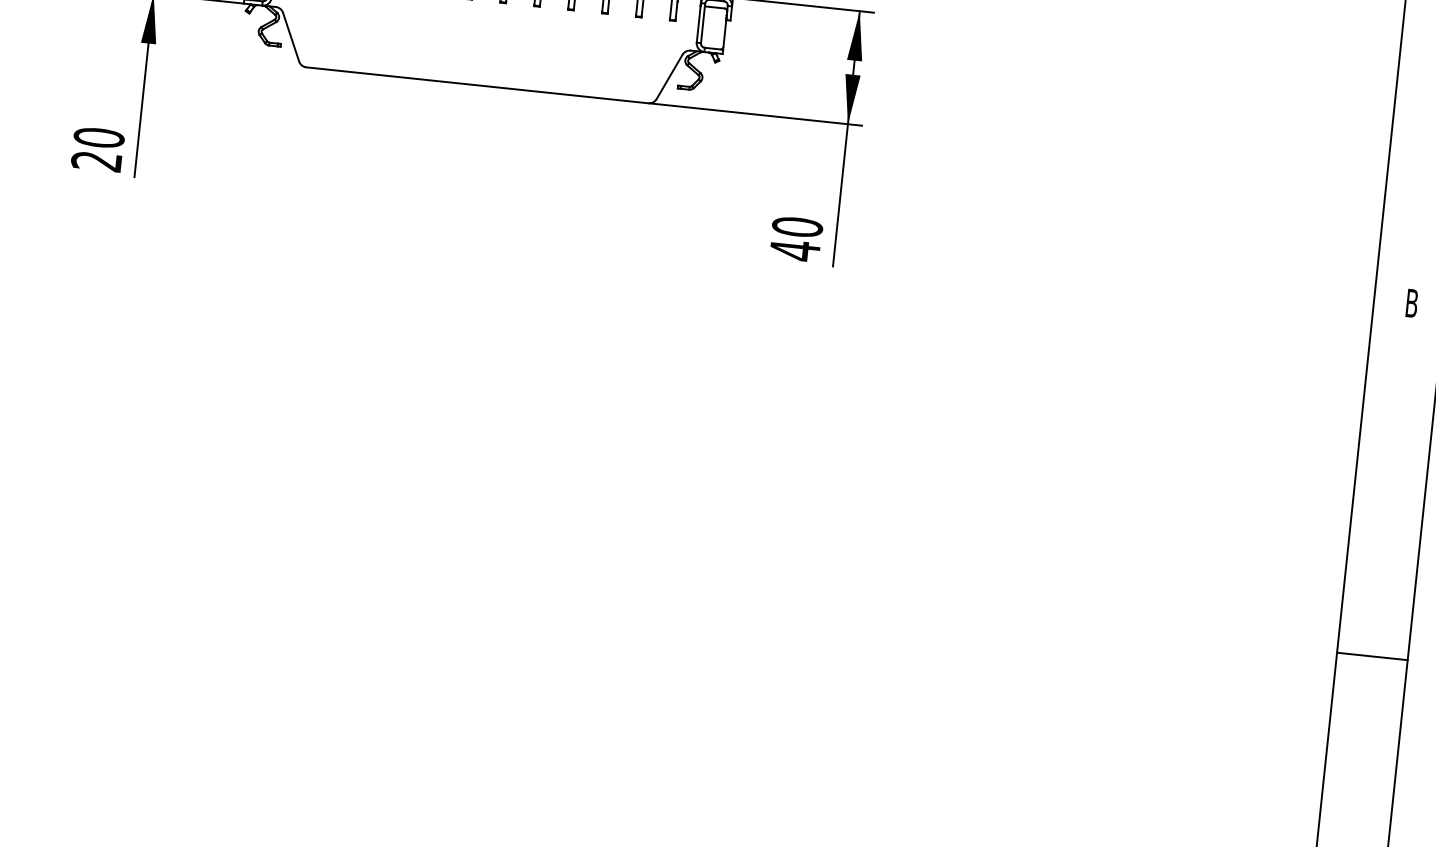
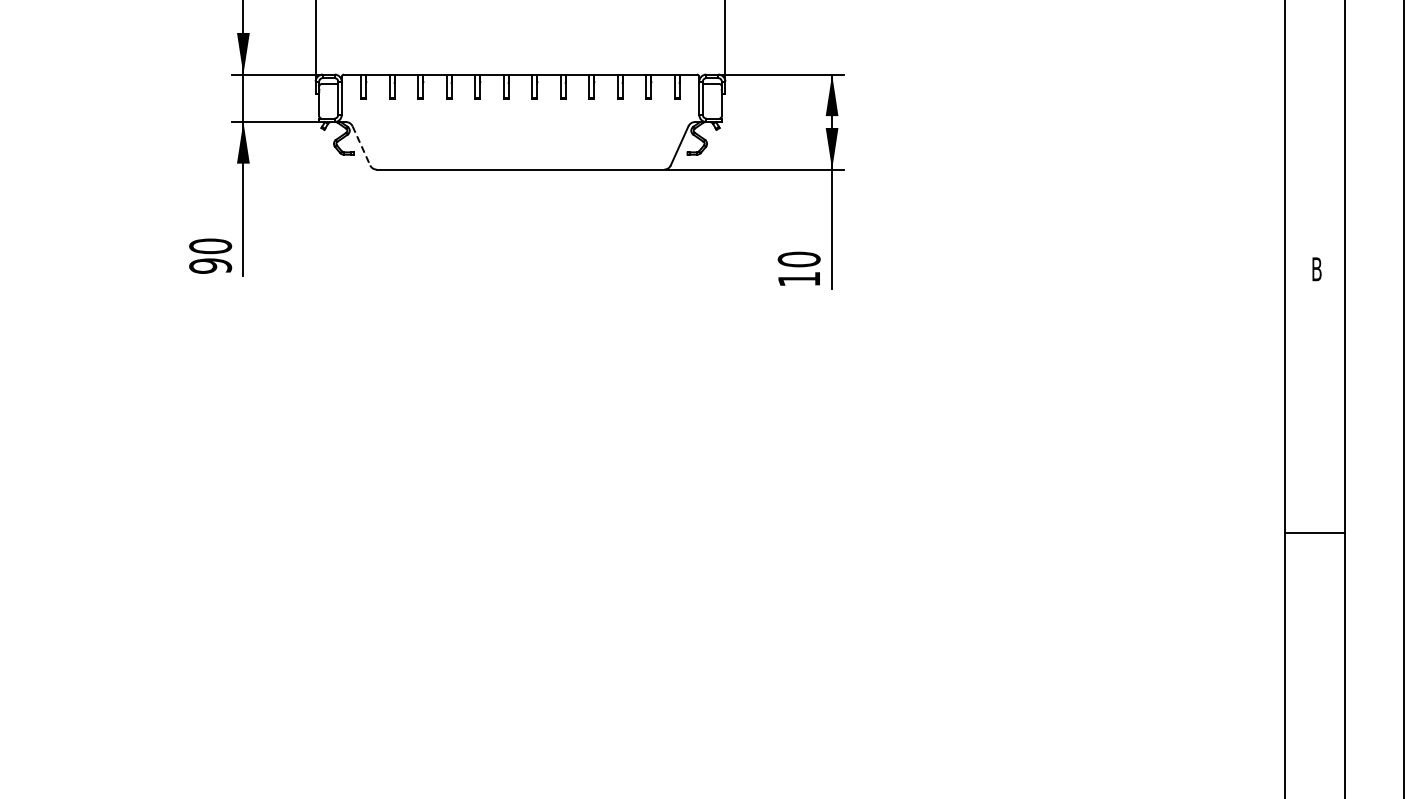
line: (291, 37) -> (361, 146), solid -> dashed
text: (96, 160) -> (210, 265), 20 -> 90
text: (794, 250) -> (798, 279), 40 -> 10
line: (1371, 656) -> (1314, 533), moved

